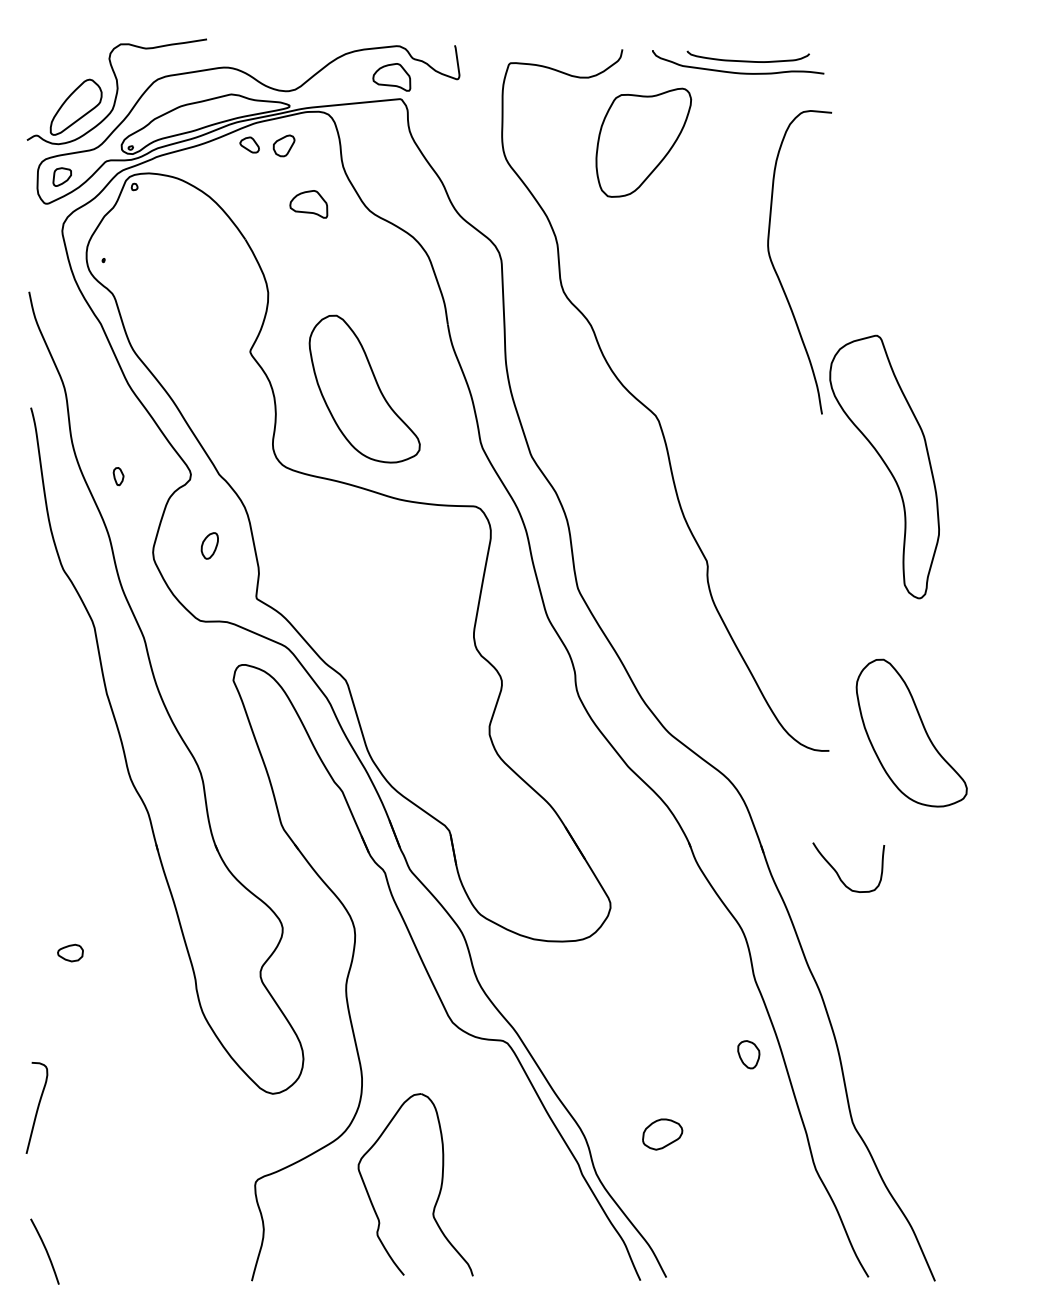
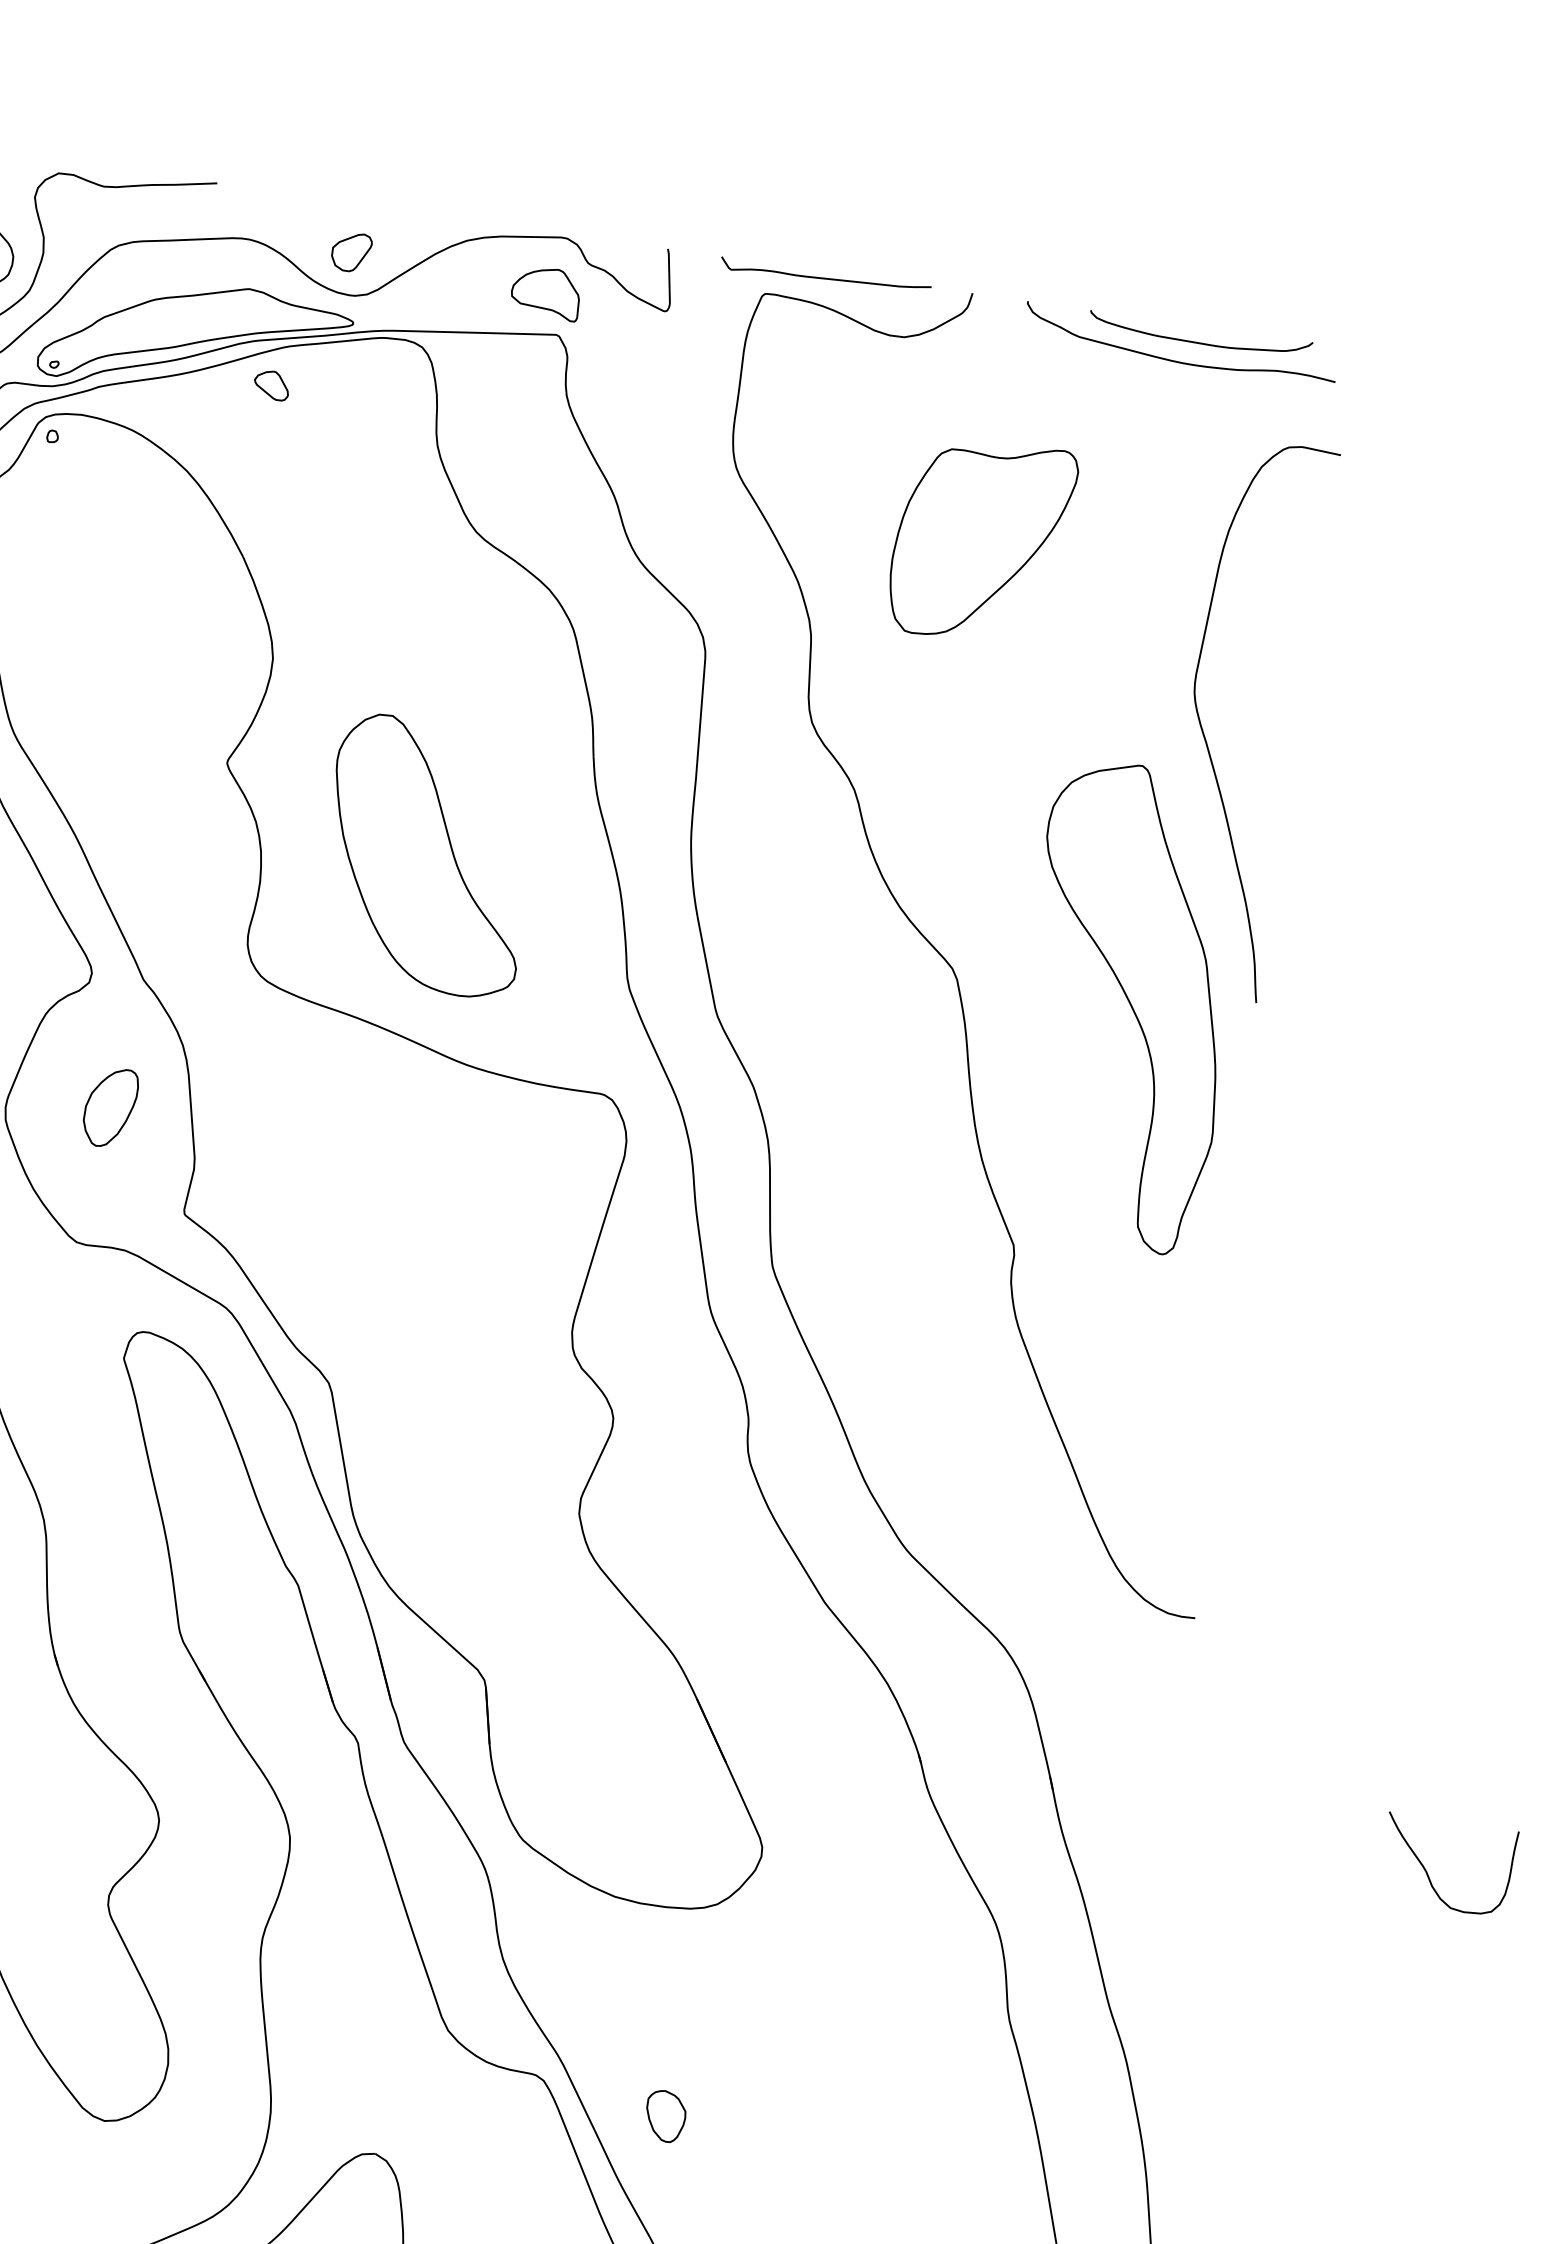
curve: (541, 50) -> (824, 277), added
part: (643, 142) -> (981, 540), moved
part: (283, 145) -> (350, 251), moved
part: (308, 204) -> (365, 506), removed
part: (884, 466) -> (1127, 1006), moved
part: (209, 545) -> (110, 1106), size x1.67
part: (911, 732) -> (1349, 1602), removed
curve: (838, 873) -> (1429, 1873), moved
part: (748, 1054) -> (665, 2115), moved

